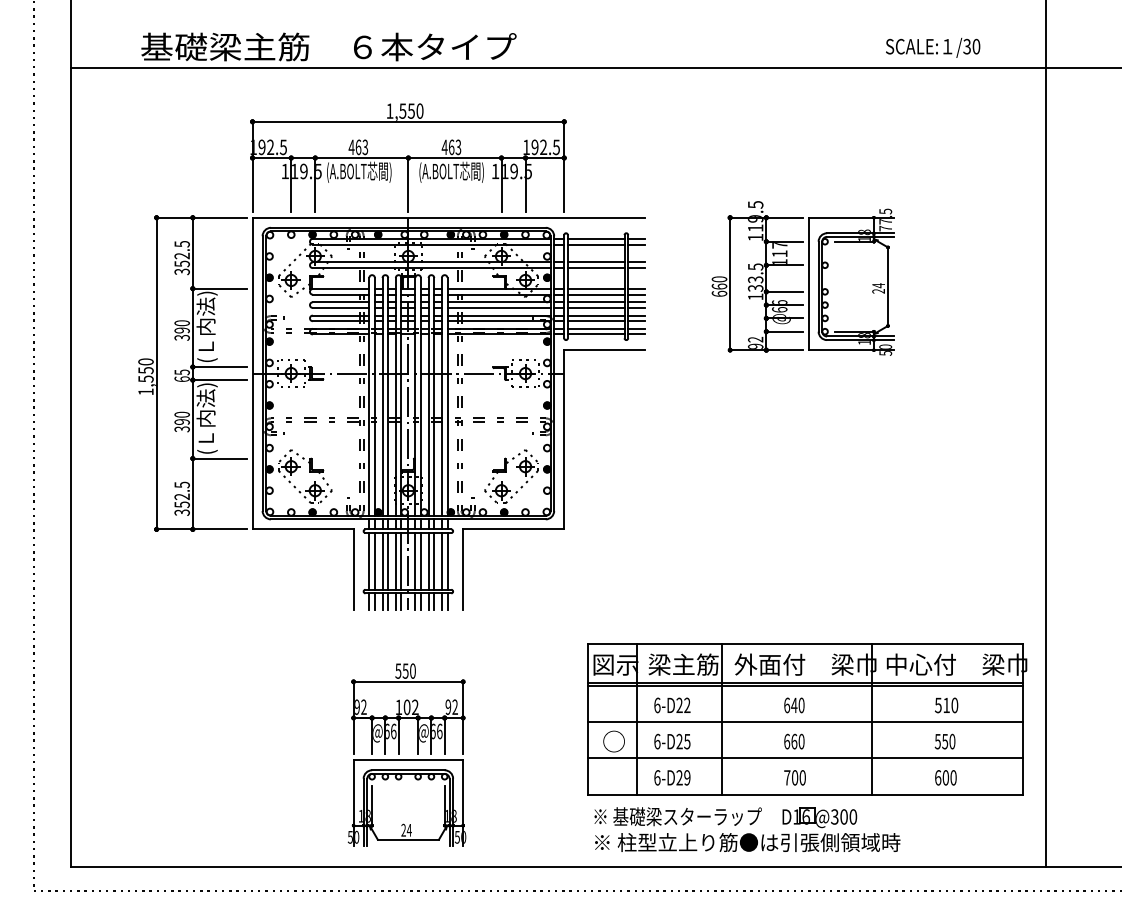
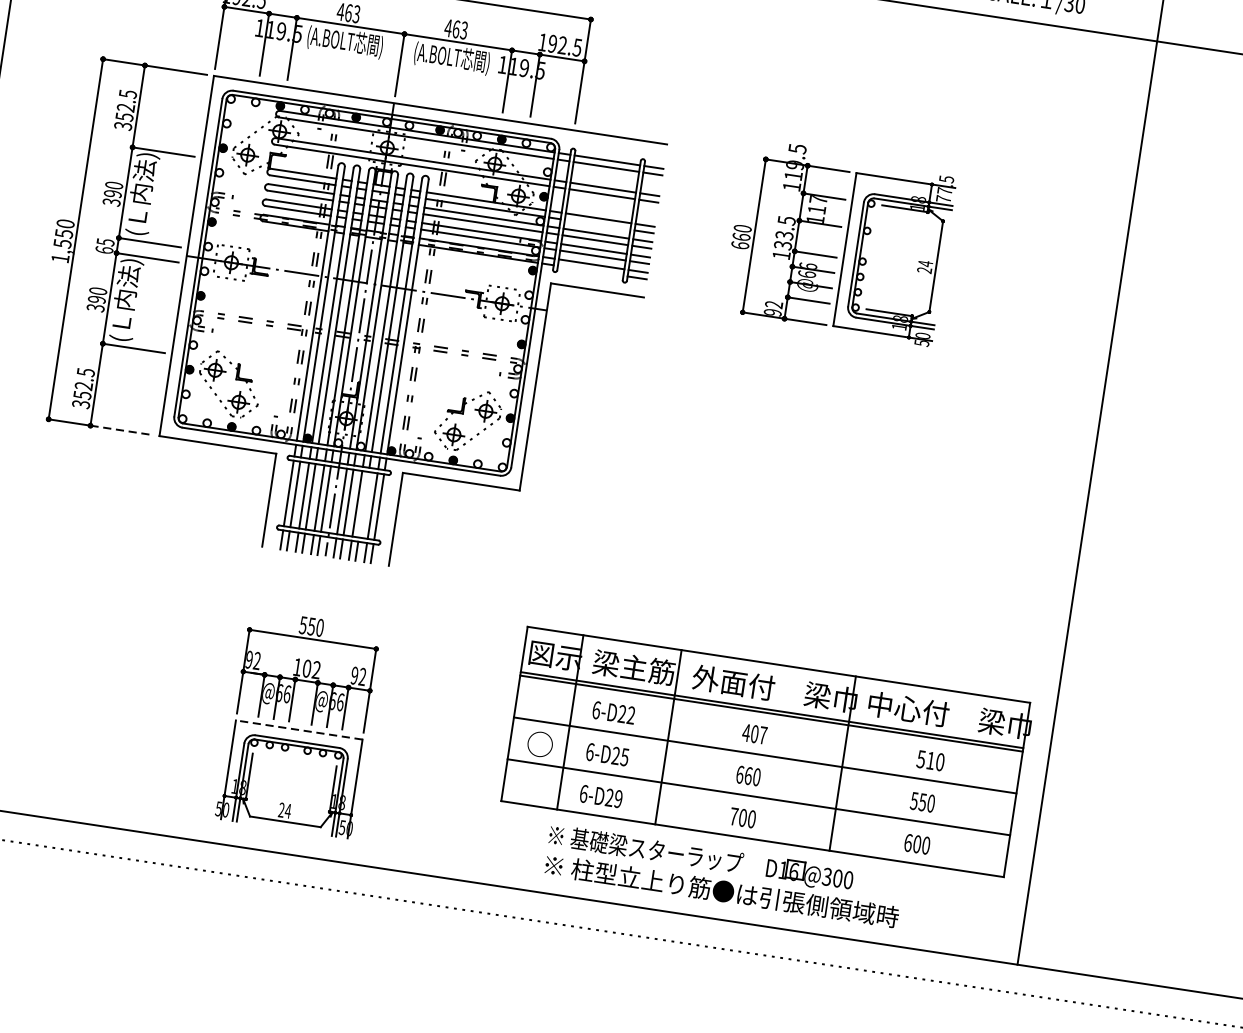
line: (595, 294) -> (596, 224), removed
line: (595, 334) -> (589, 270), removed
line: (219, 529) -> (121, 430), solid -> dashed
line: (434, 561) -> (364, 504), removed
text: (793, 705) -> (753, 734), 640 -> 407
line: (408, 760) -> (299, 730), solid -> dashed
part: (747, 829) -> (724, 876), moved

